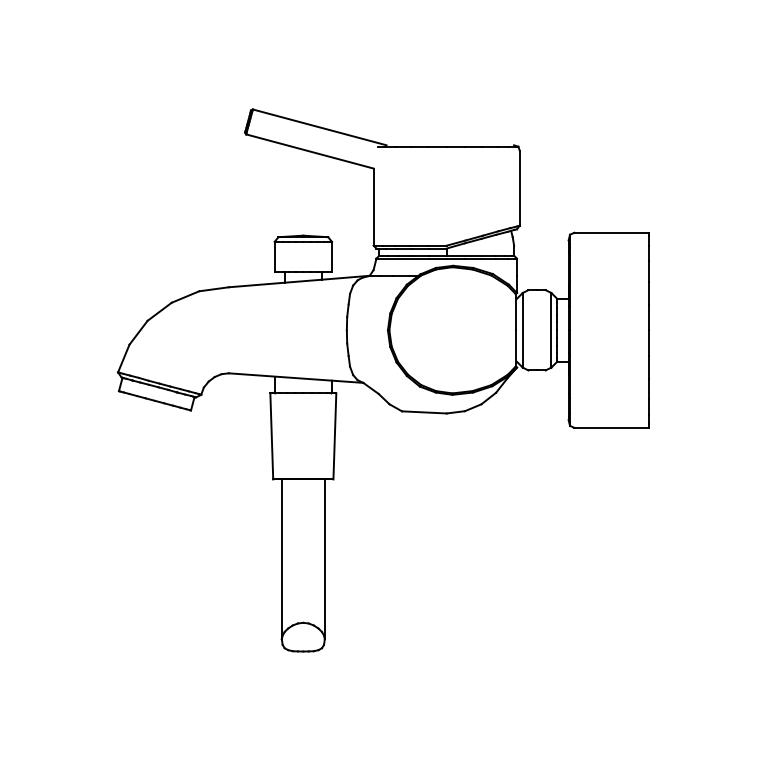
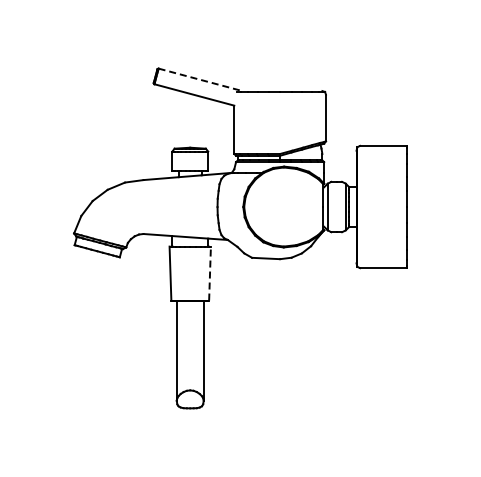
line: (321, 126) -> (201, 79), solid -> dashed
line: (335, 436) -> (210, 273), solid -> dashed

